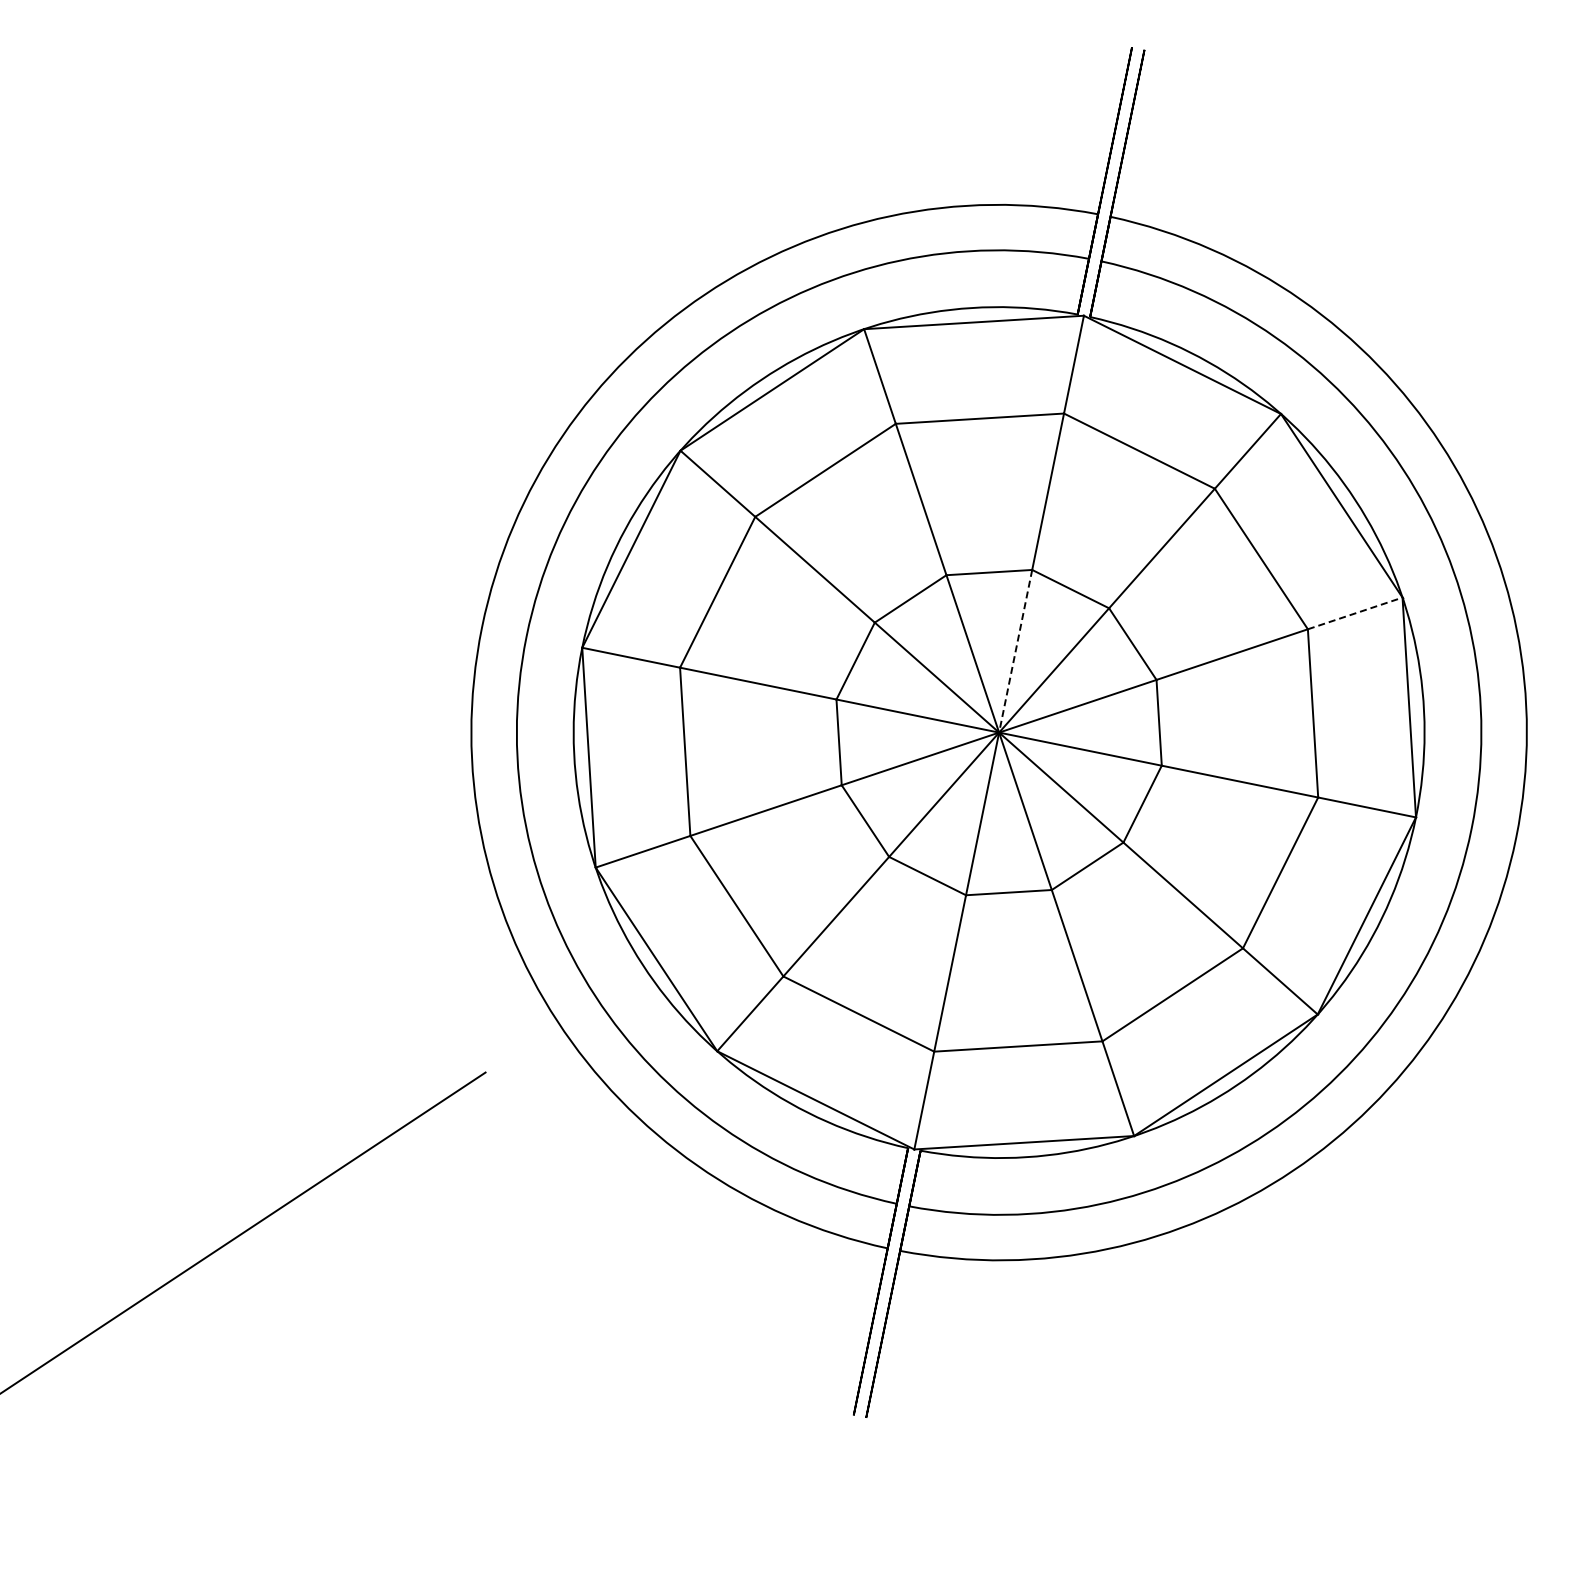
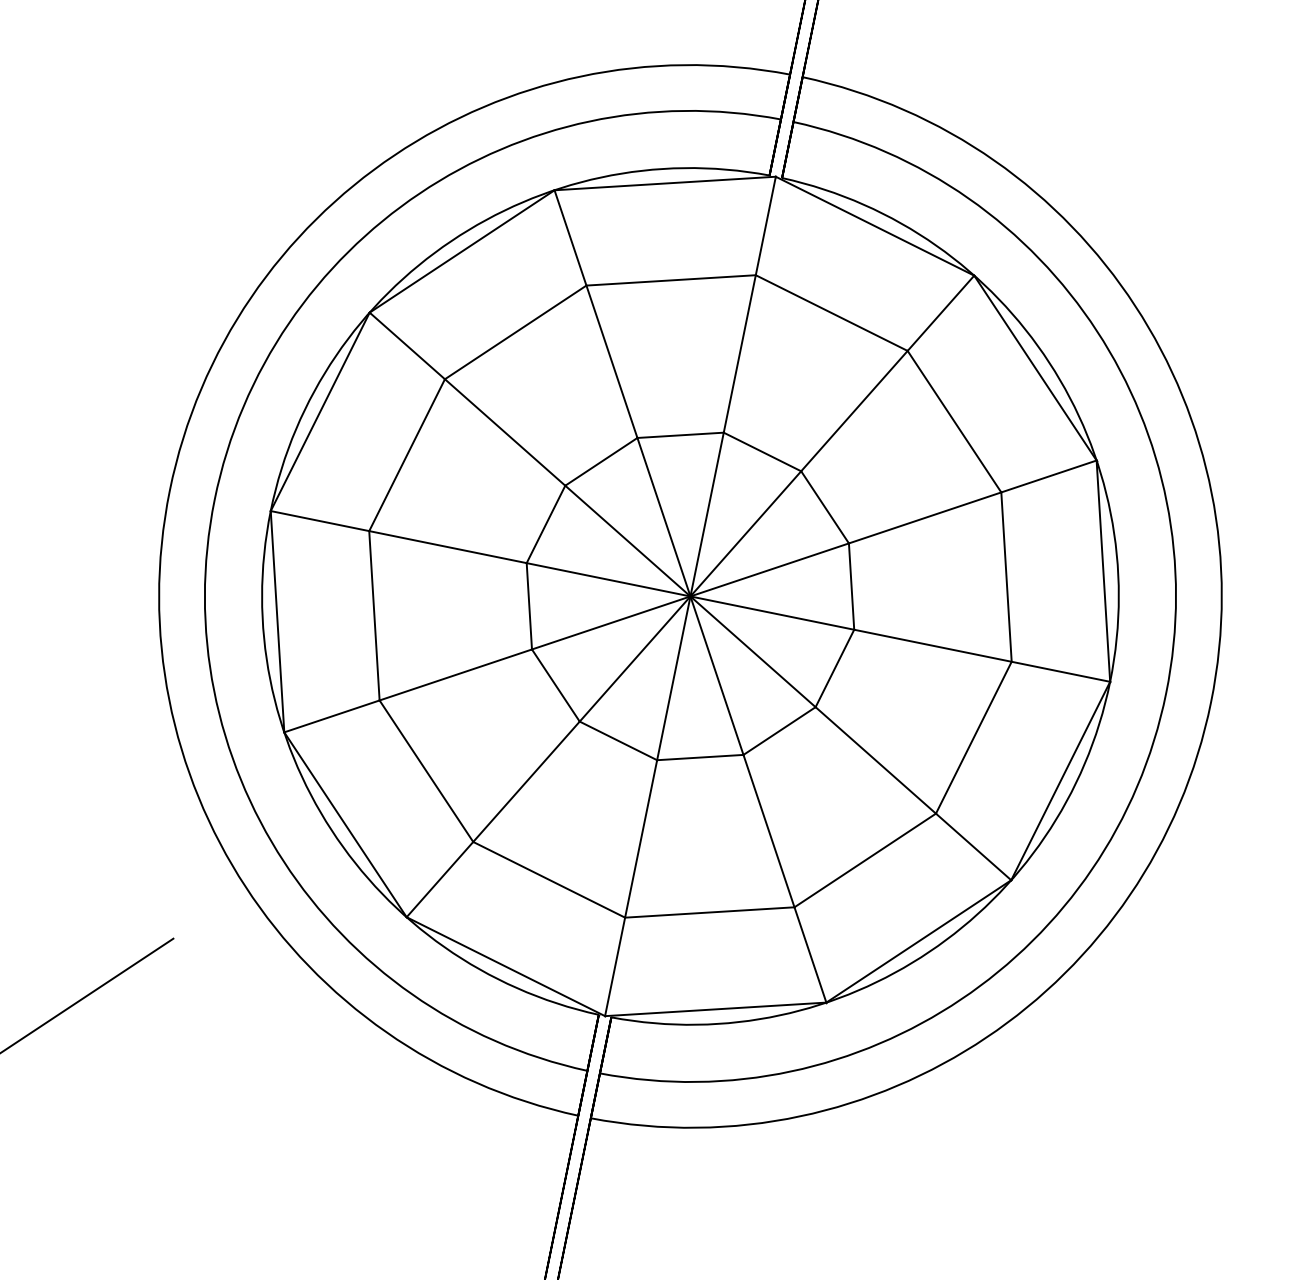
line: (1355, 613) -> (1049, 476), dashed -> solid
line: (1015, 651) -> (706, 514), dashed -> solid

